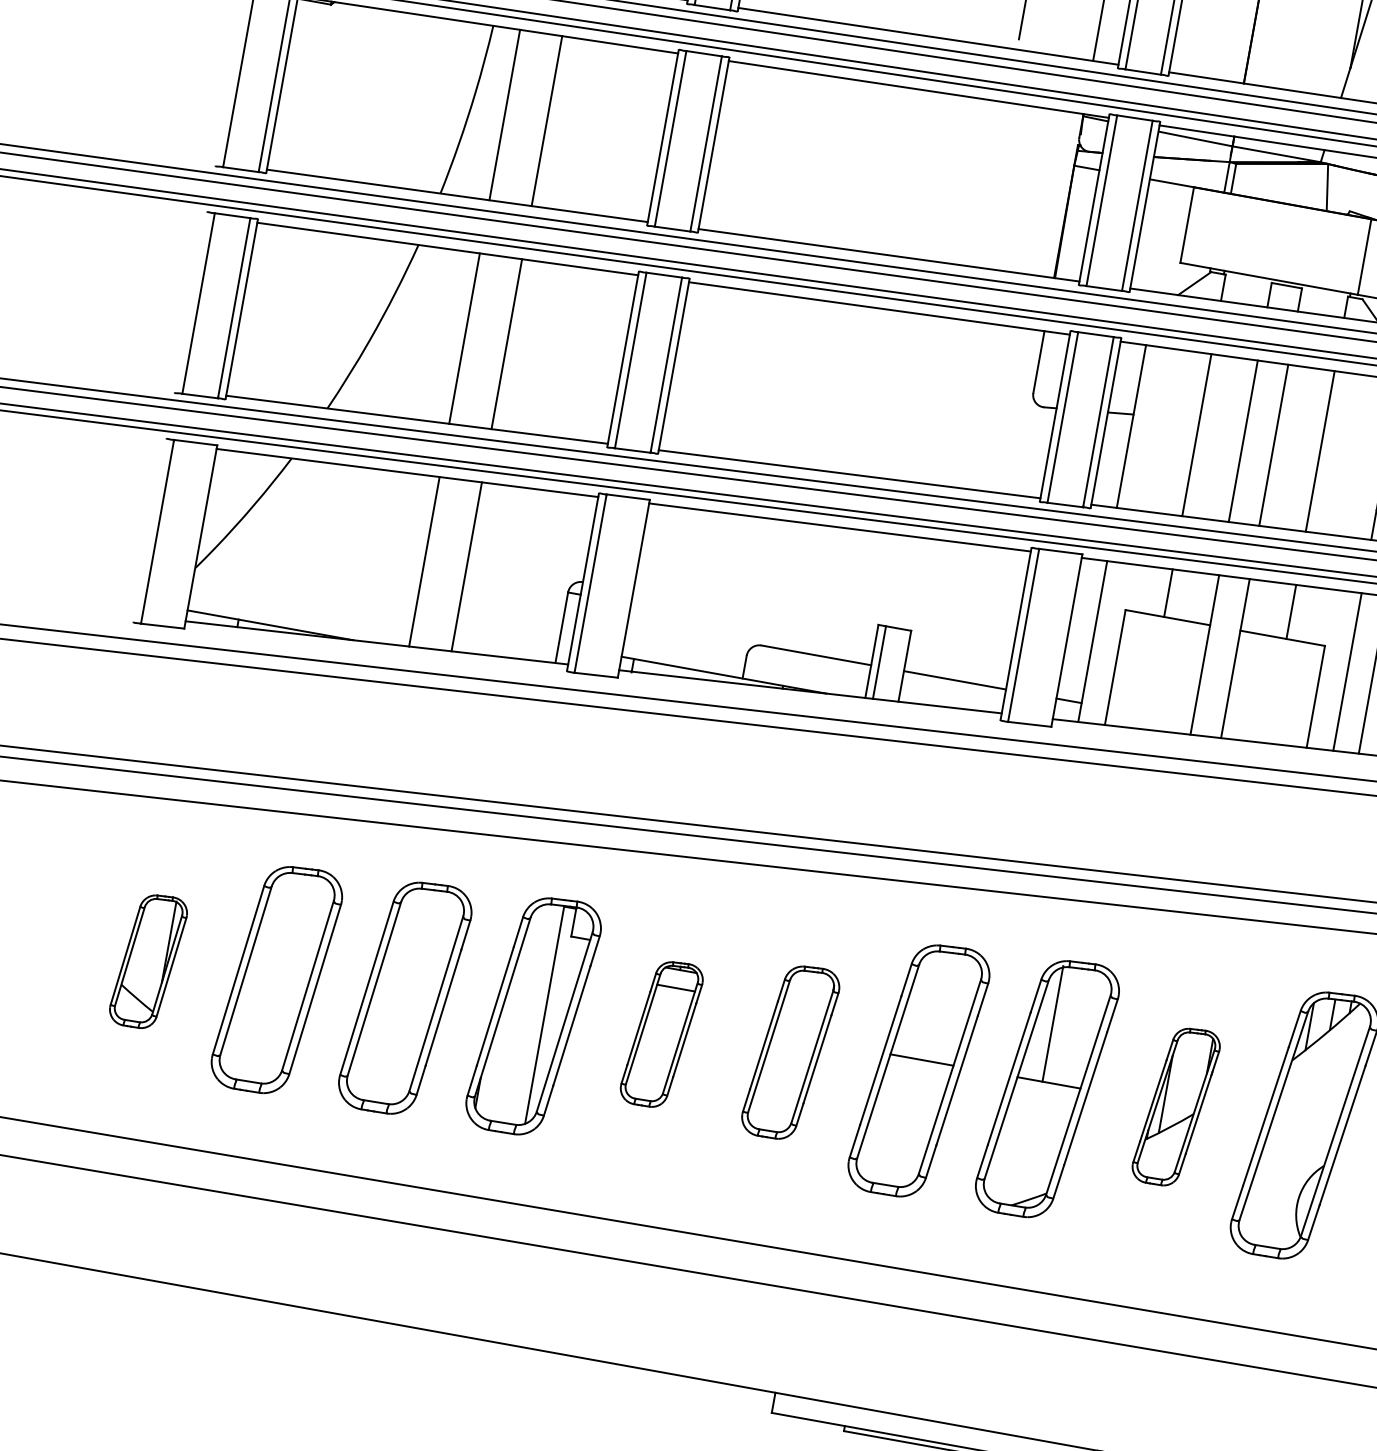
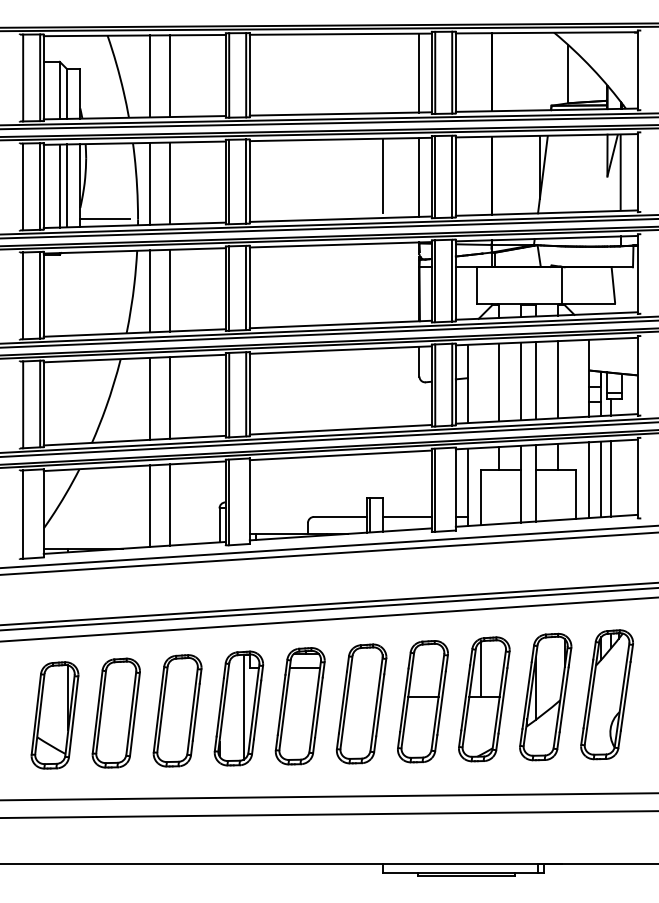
part: (147, 961) -> (54, 715), size x1.67
part: (660, 1034) -> (299, 706), size x1.67
part: (790, 1051) -> (361, 703), size x1.43
part: (1175, 1105) -> (545, 696), size x1.67

